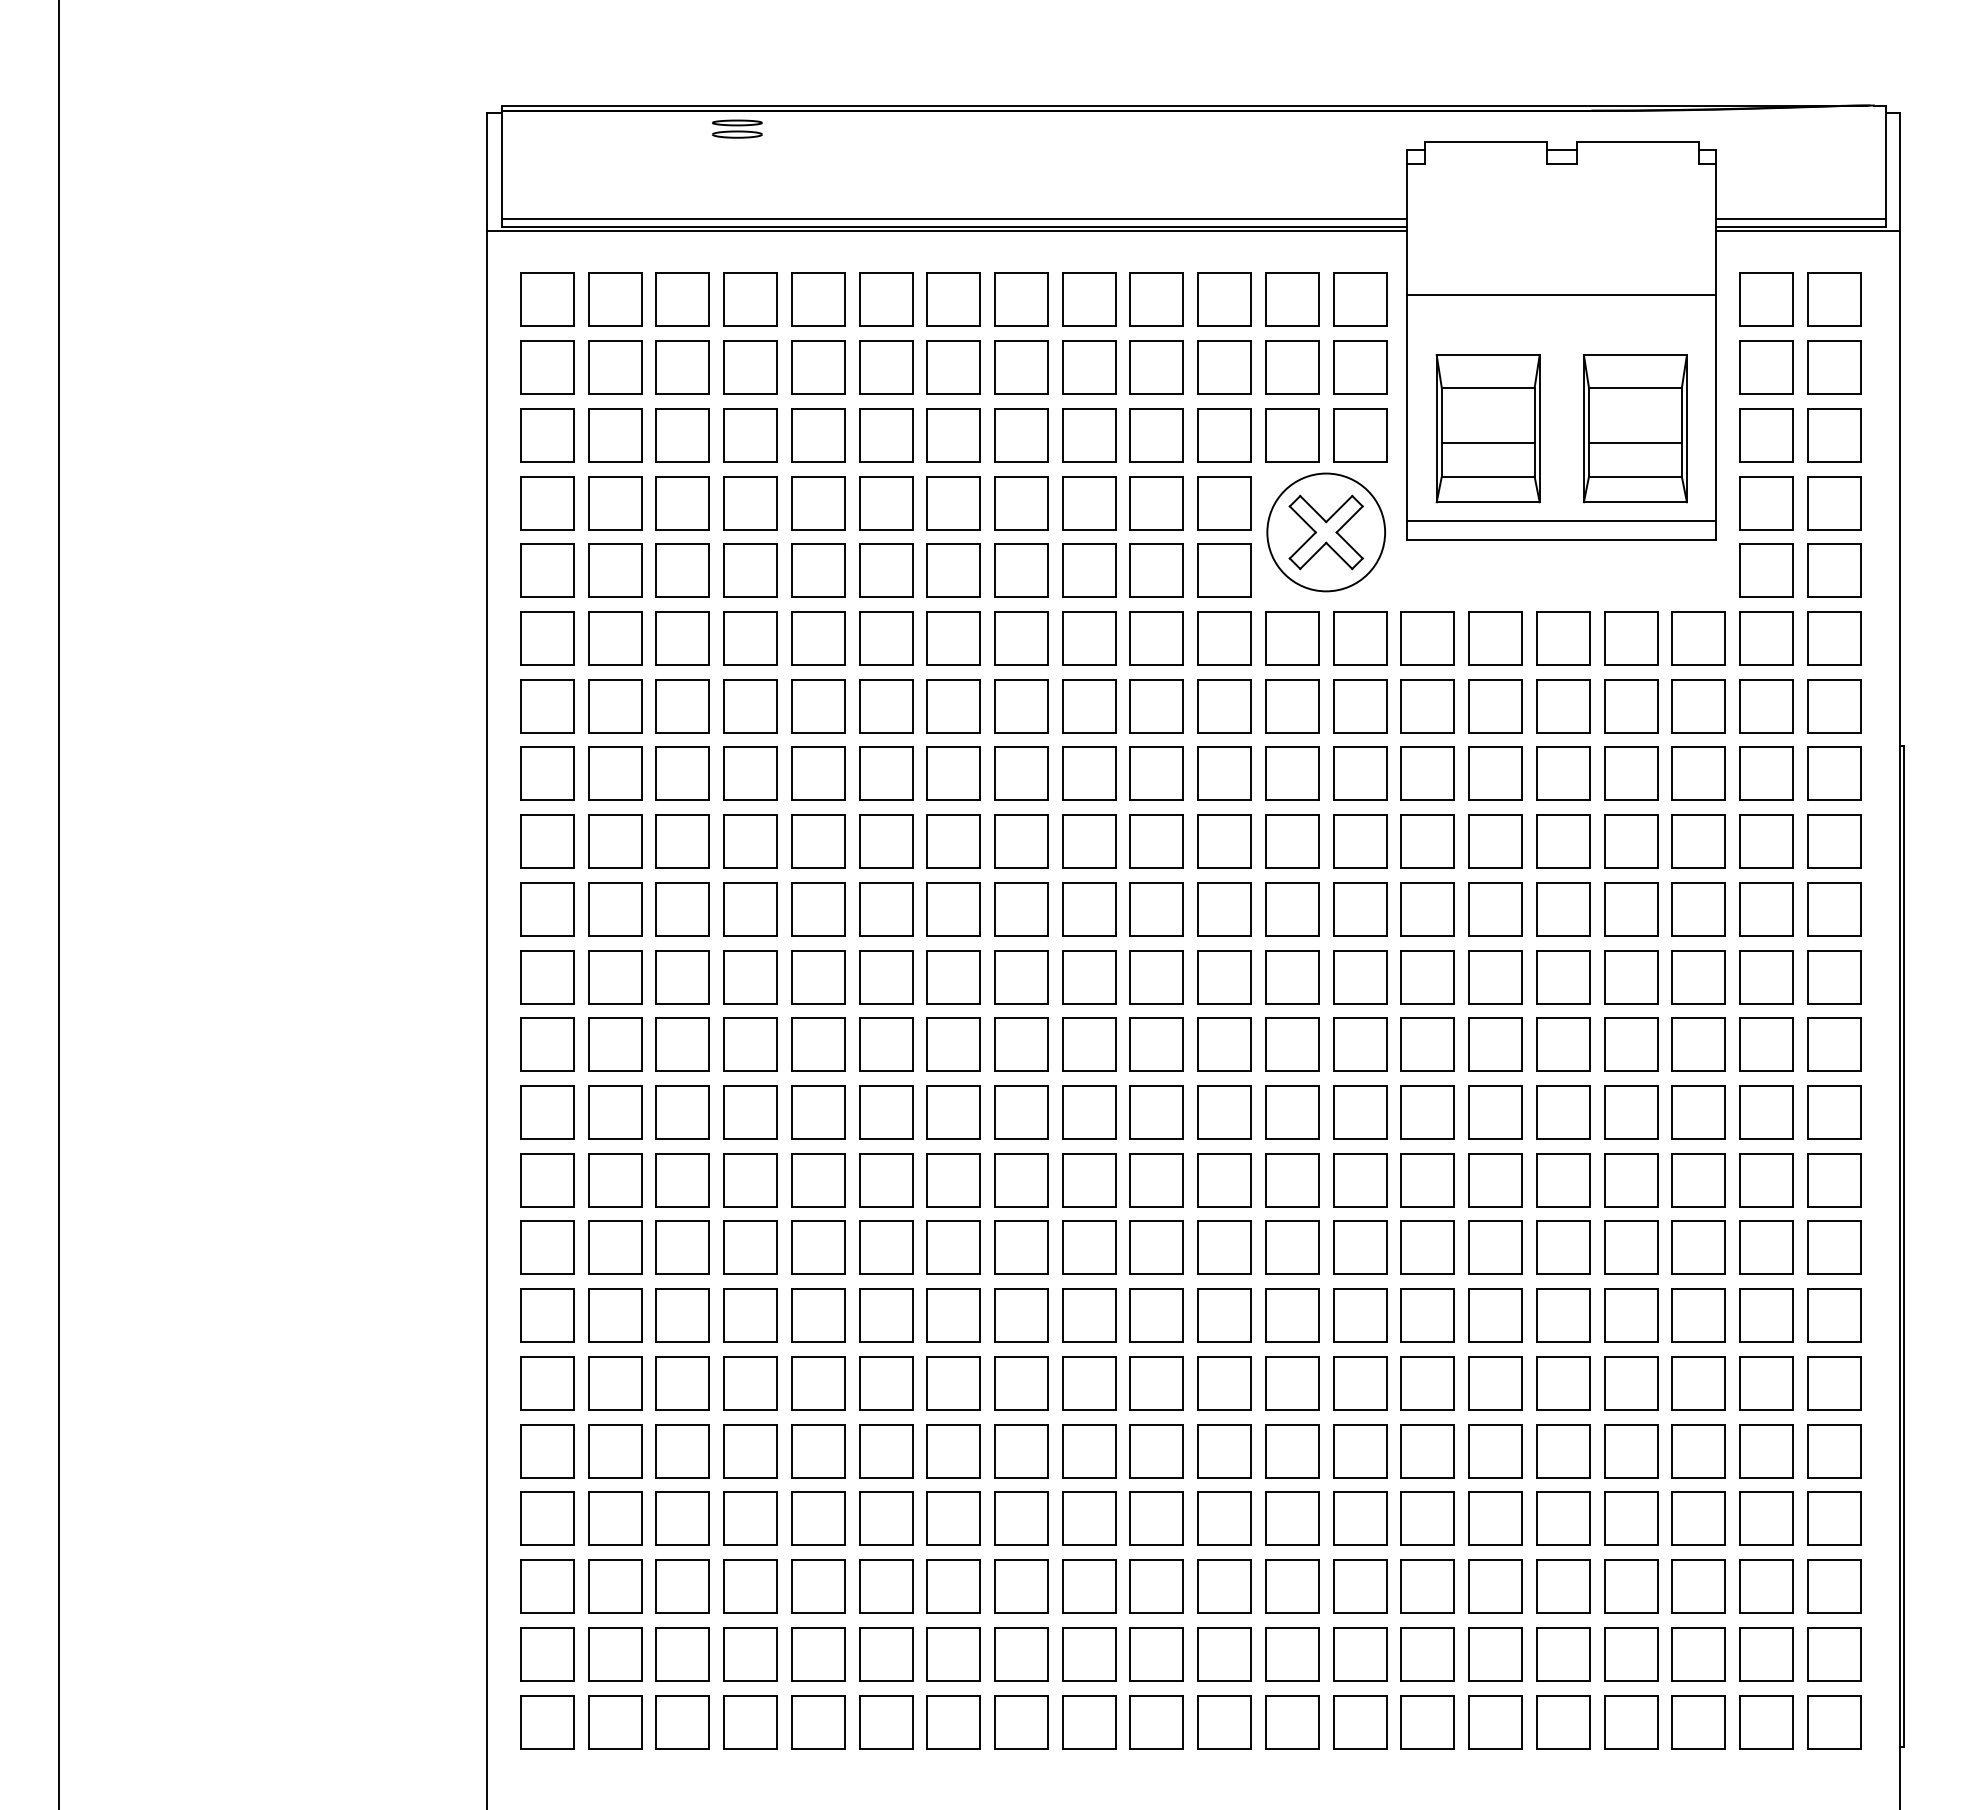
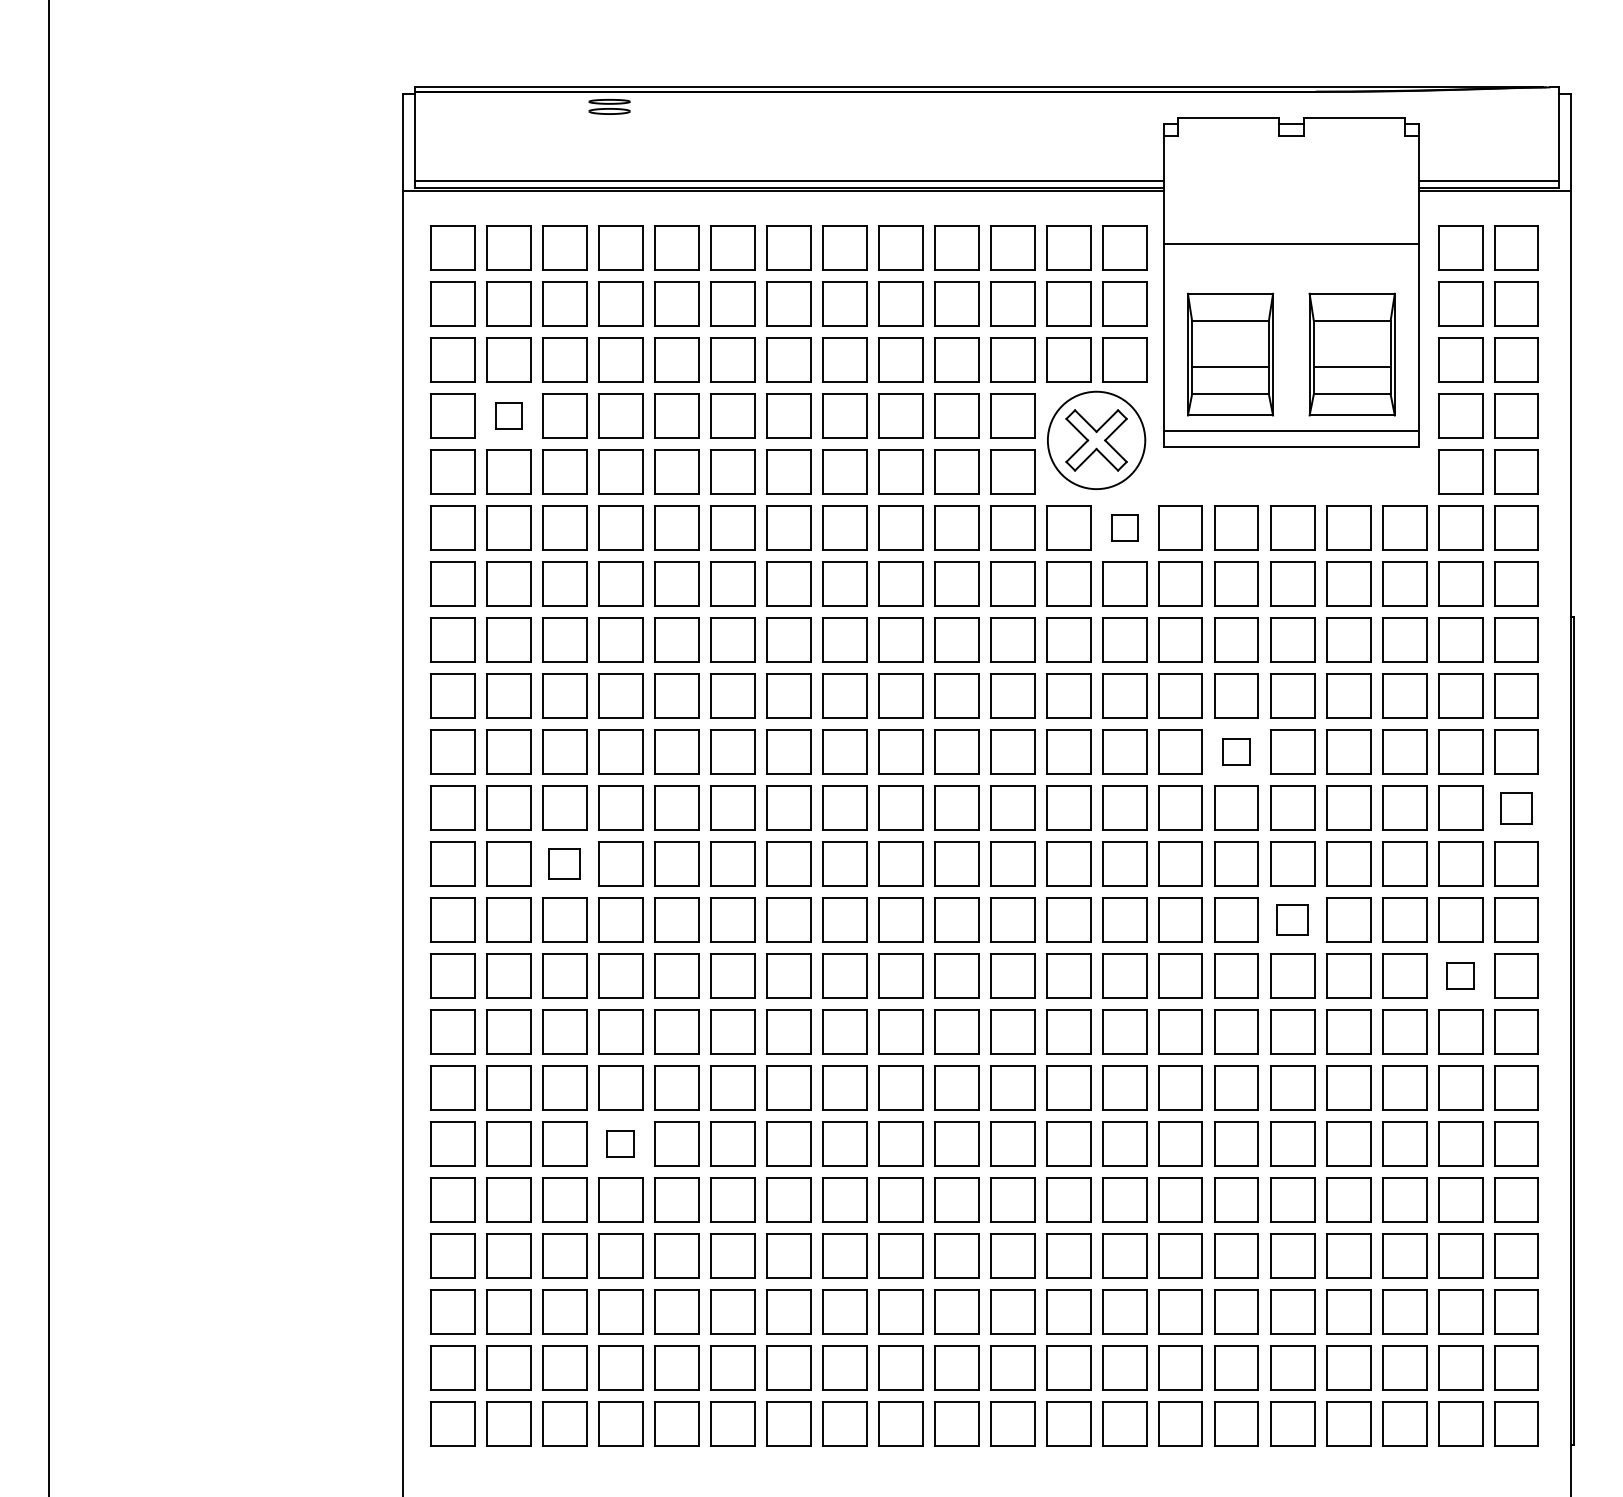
part: (615, 503) -> (508, 416), size x0.6
part: (1360, 638) -> (1124, 528), size x0.6
part: (1495, 909) -> (1236, 752), size x0.6
part: (1834, 977) -> (1516, 808), size x0.7
part: (682, 1044) -> (564, 863), size x0.7
part: (1563, 1112) -> (1292, 920), size x0.7
part: (1766, 1180) -> (1460, 976), size x0.6
part: (750, 1383) -> (620, 1144), size x0.6

